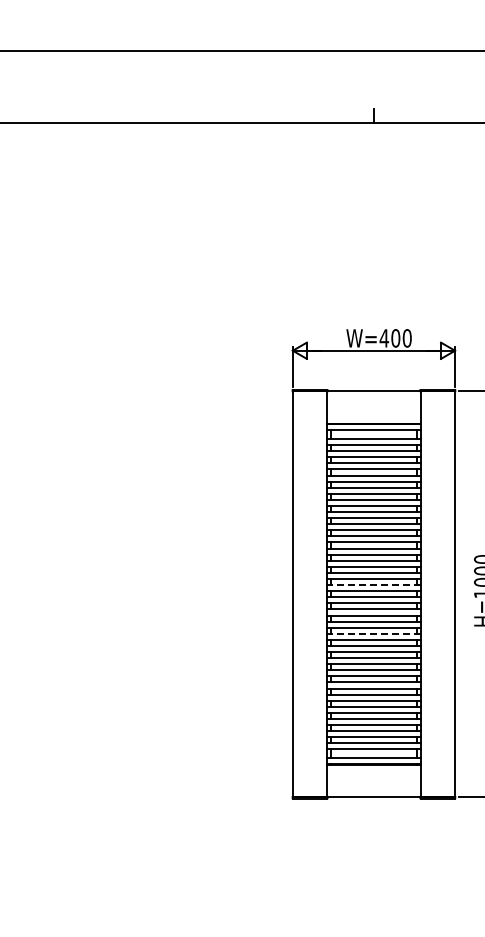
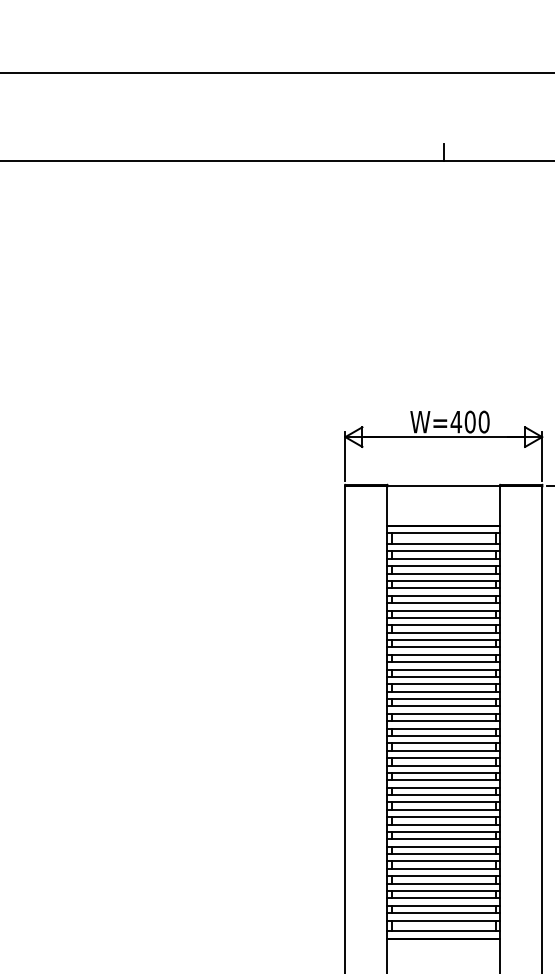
line: (373, 585) -> (443, 721), dashed -> solid
line: (373, 633) -> (443, 779), dashed -> solid

